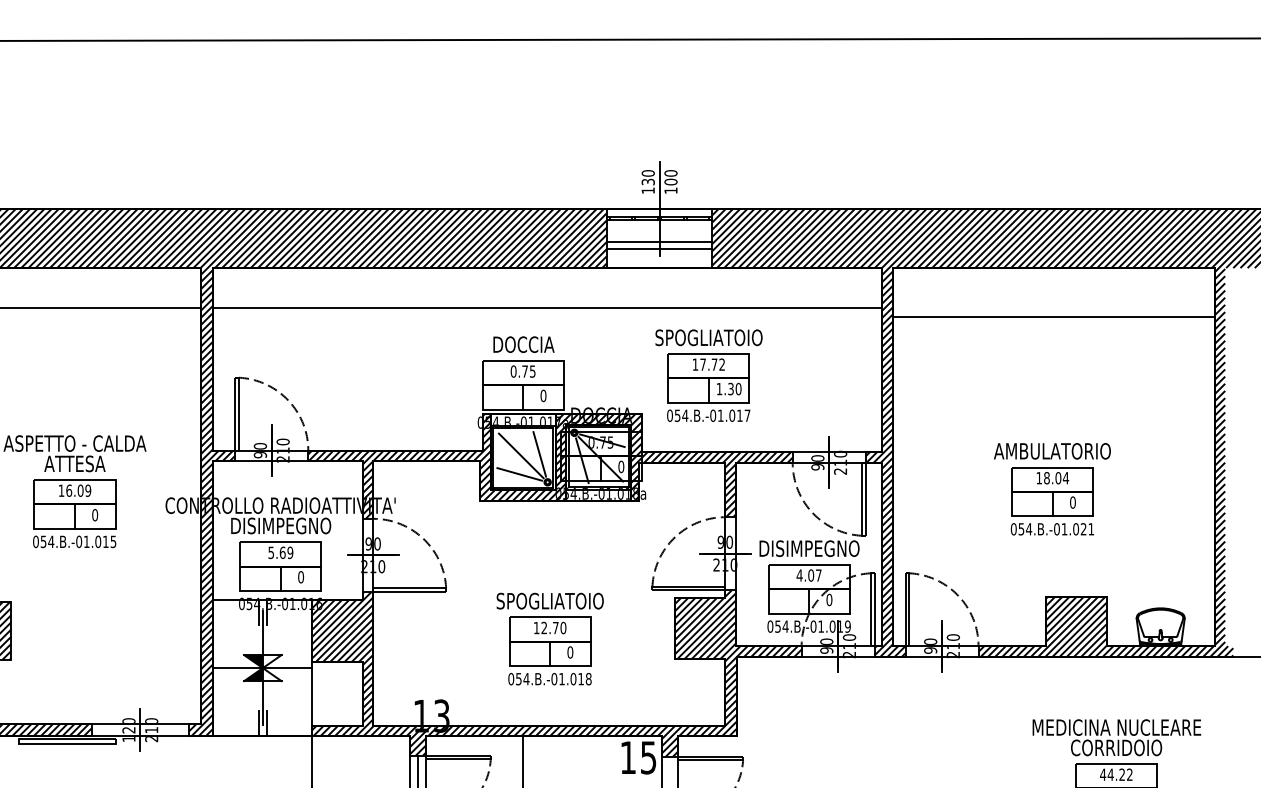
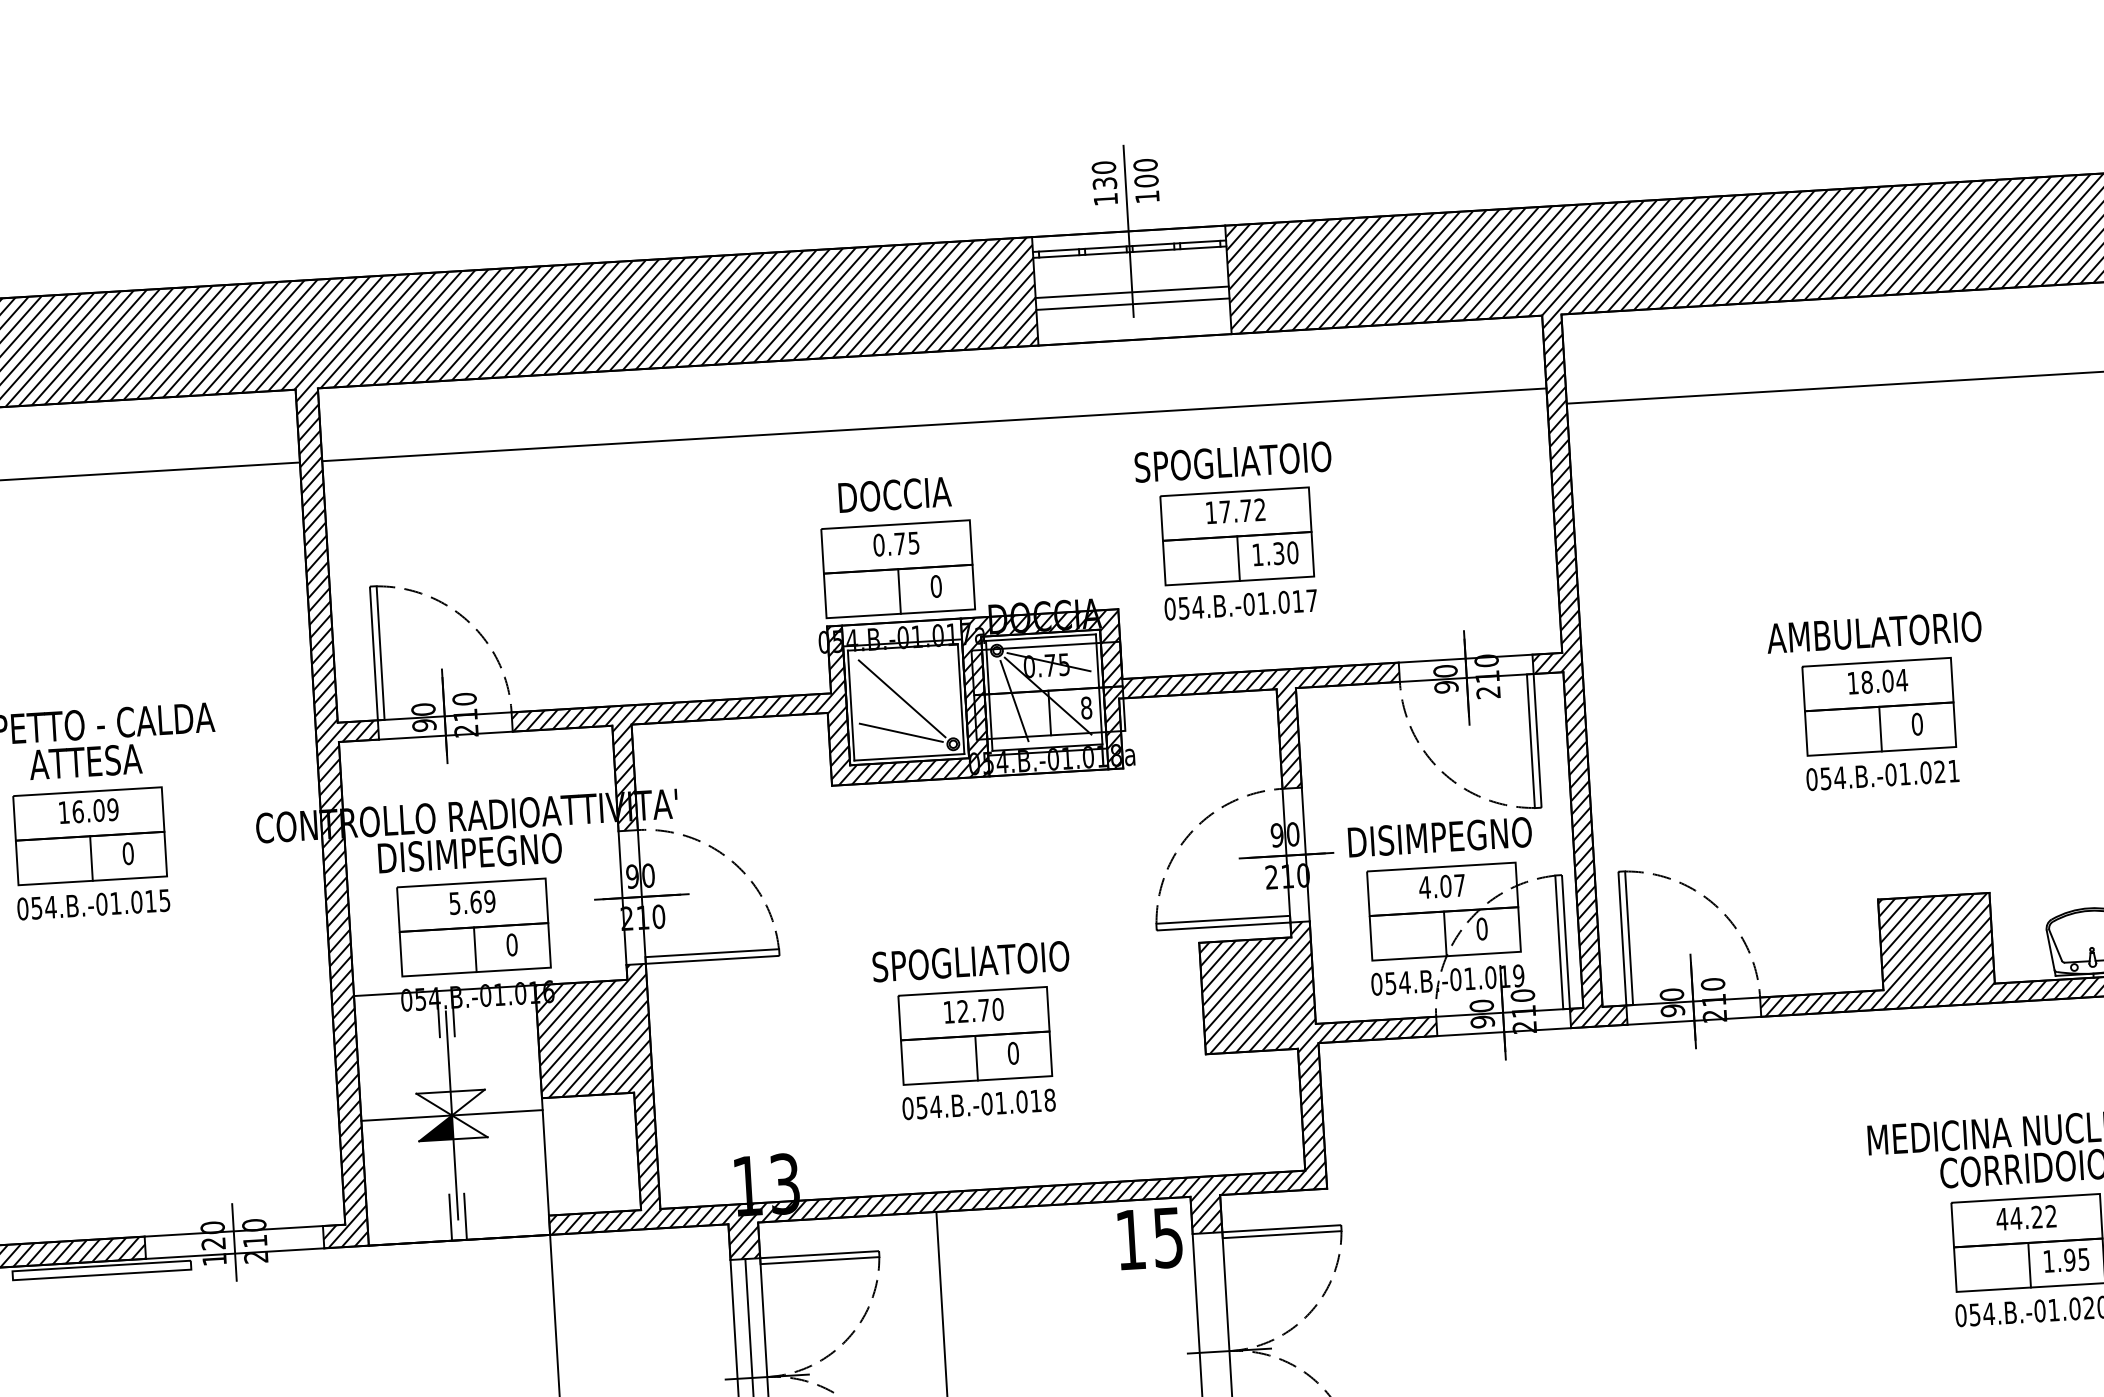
line: (539, 454) -> (935, 694), removed
text: (621, 466) -> (1086, 707), 0 -> 8
fill: (253, 661) -> (434, 1104), removed

